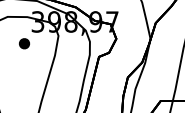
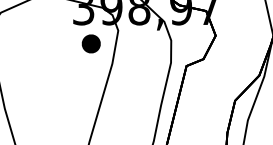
part: (24, 43) -> (91, 43), moved

